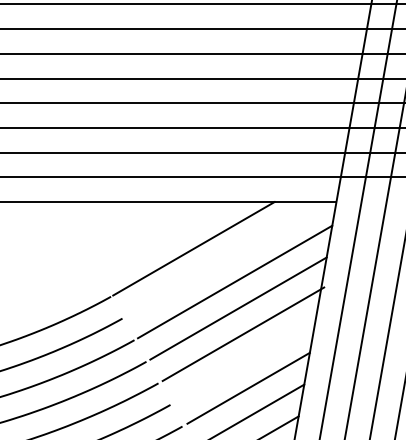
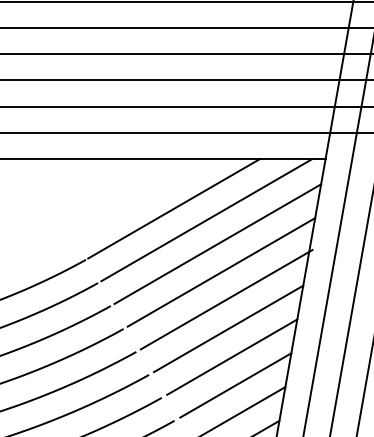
line: (224, 259) -> (206, 220), added
line: (245, 361) -> (228, 328), added

